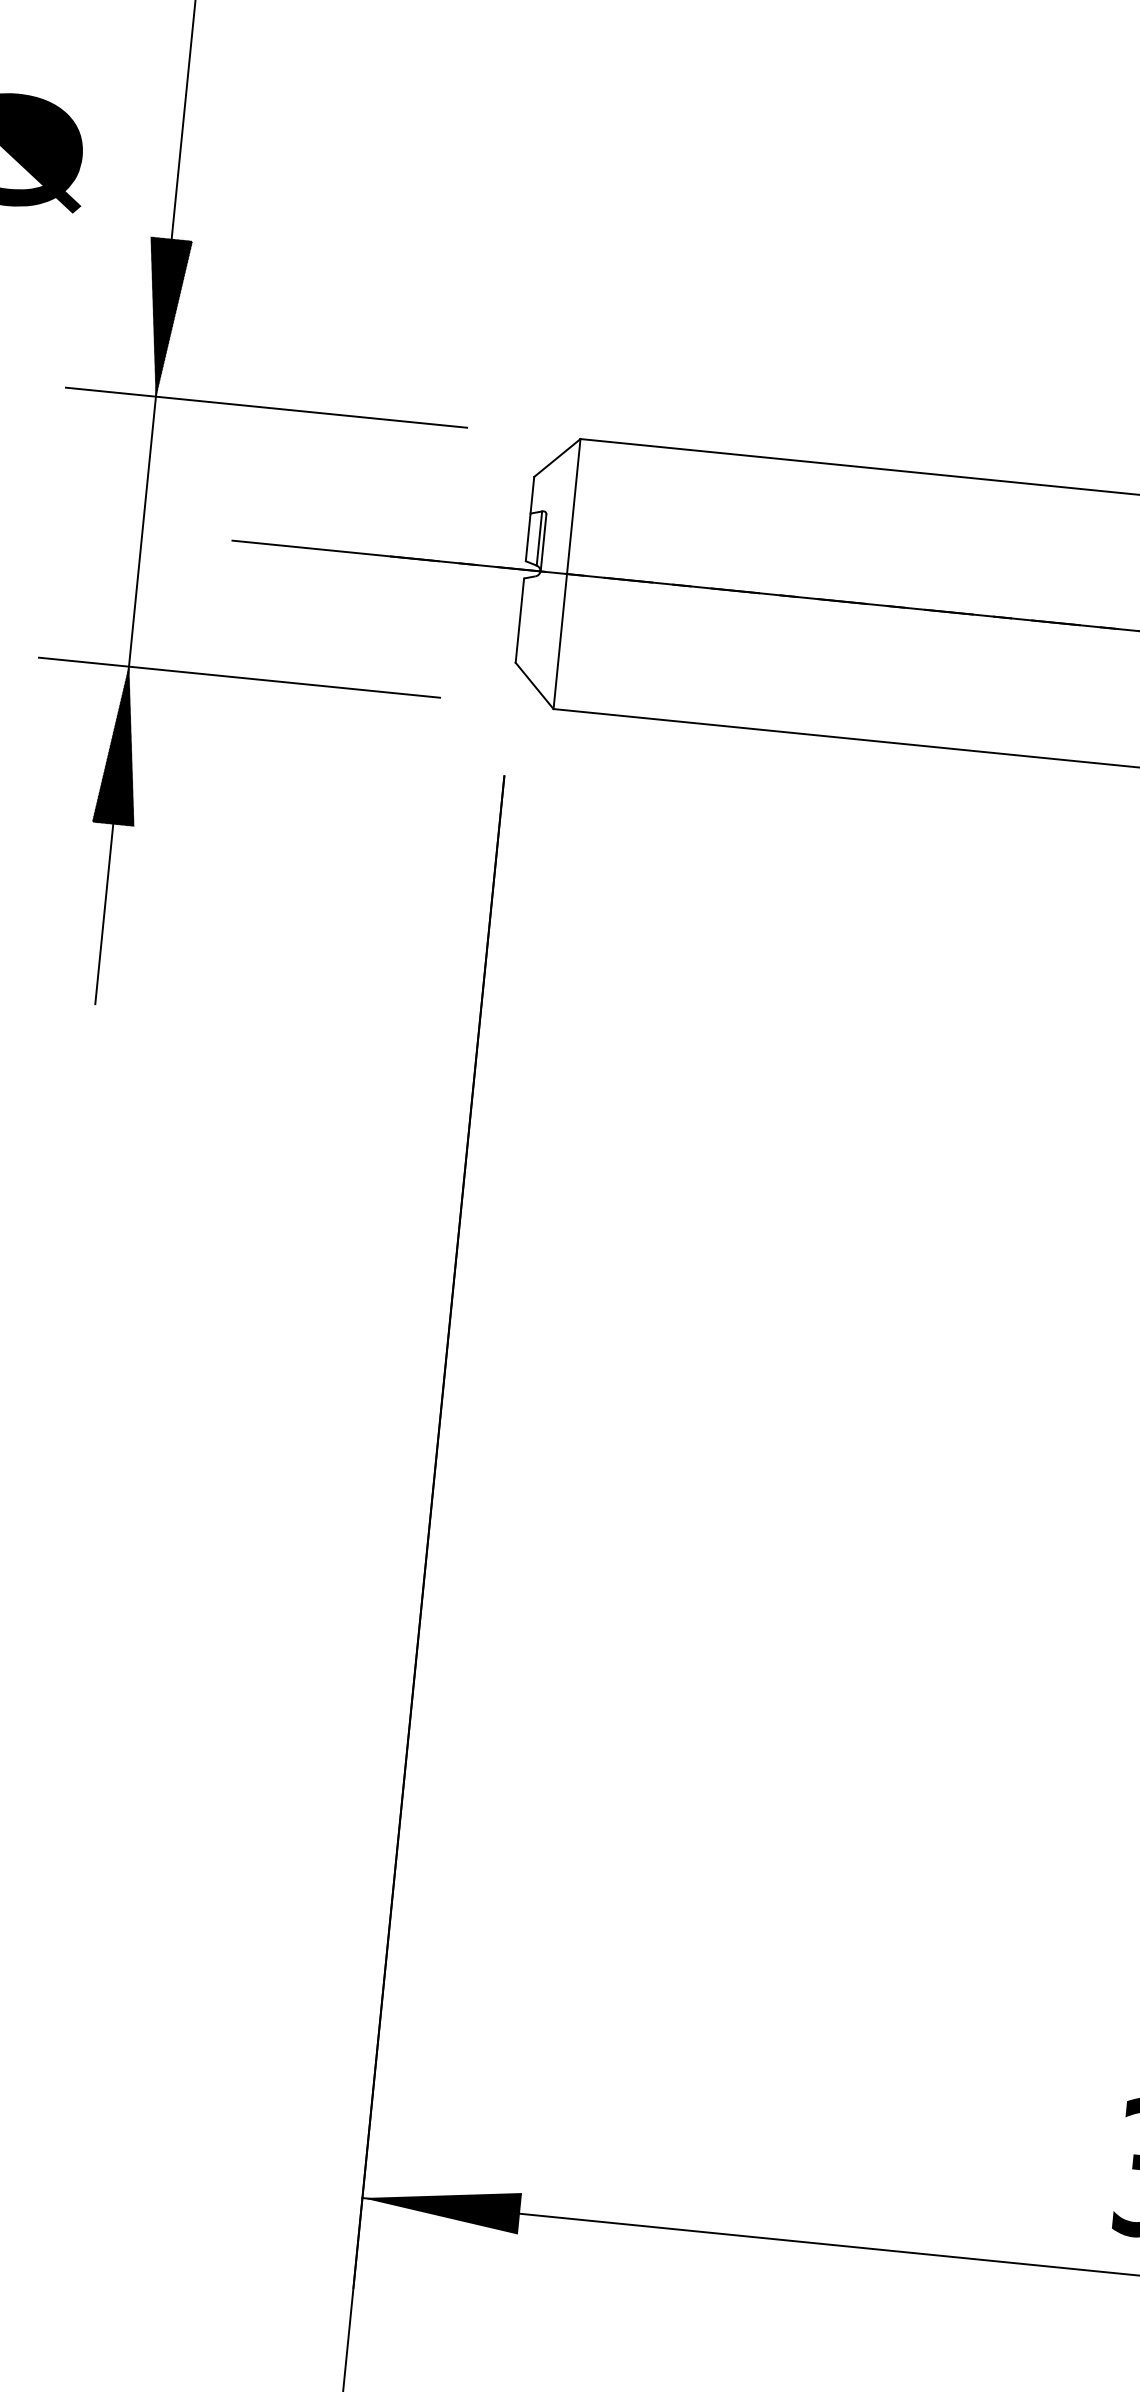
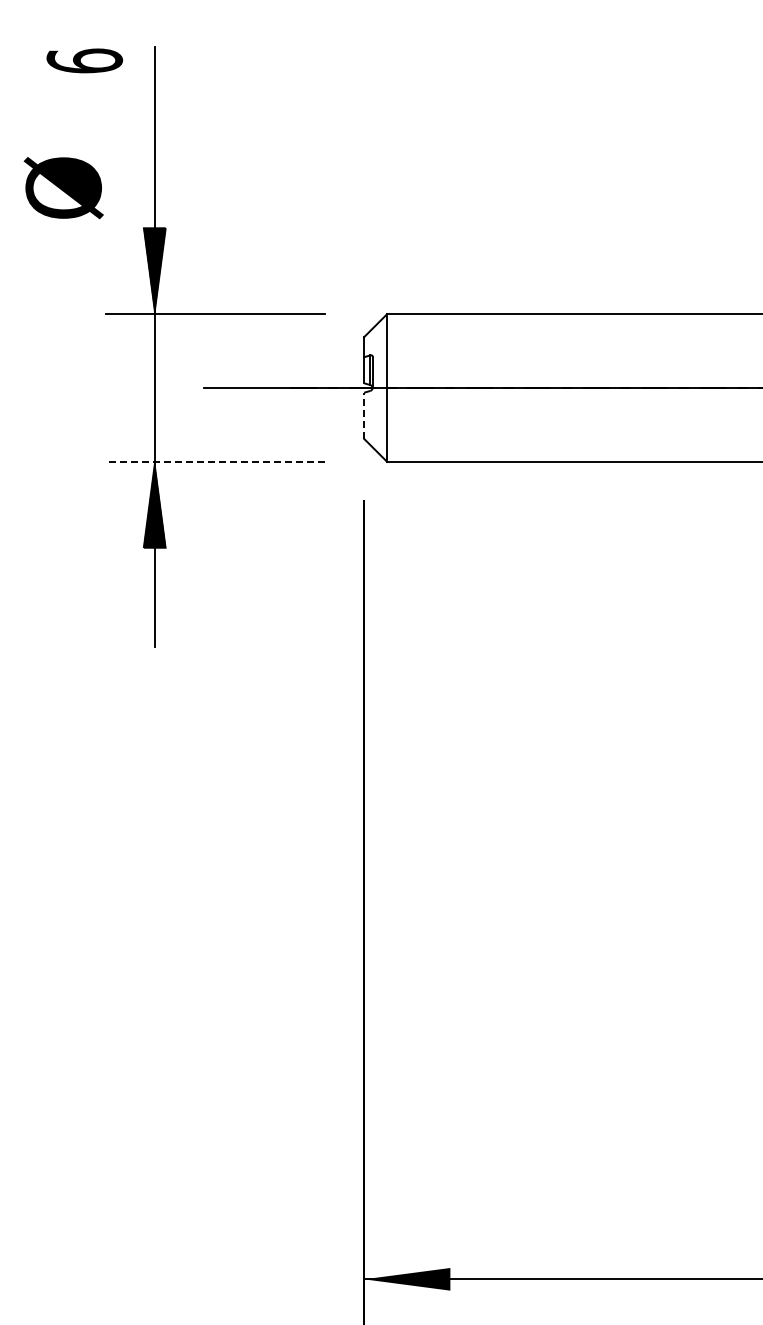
line: (520, 620) -> (364, 415), solid -> dashed
line: (239, 676) -> (215, 461), solid -> dashed

